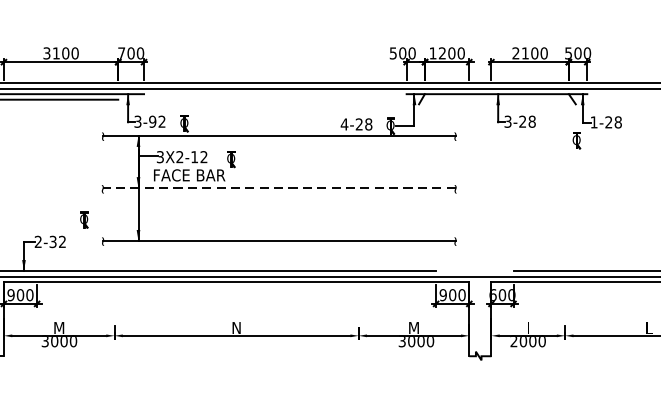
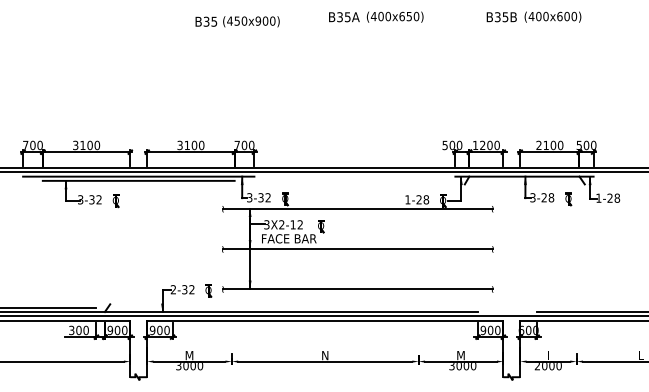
text: (152, 121) -> (260, 197), 3-92 -> 3-32
text: (344, 124) -> (407, 199), 4-28 -> 1-28
part: (576, 141) -> (568, 199), moved
line: (278, 188) -> (357, 248), dashed -> solid
part: (84, 219) -> (208, 290), moved

